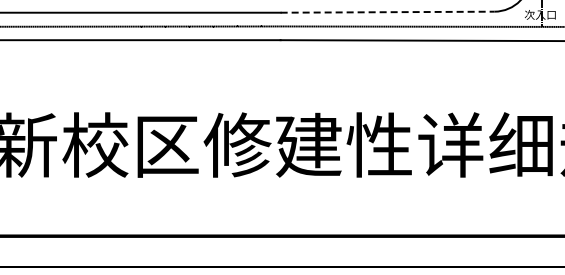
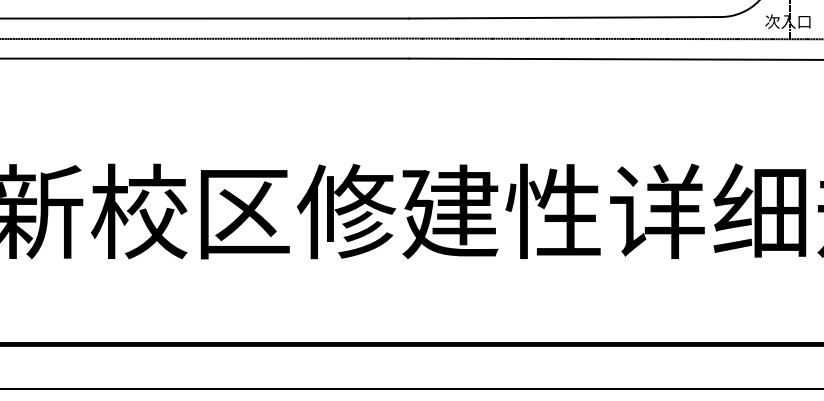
line: (387, 12) -> (565, 18), dashed -> solid

